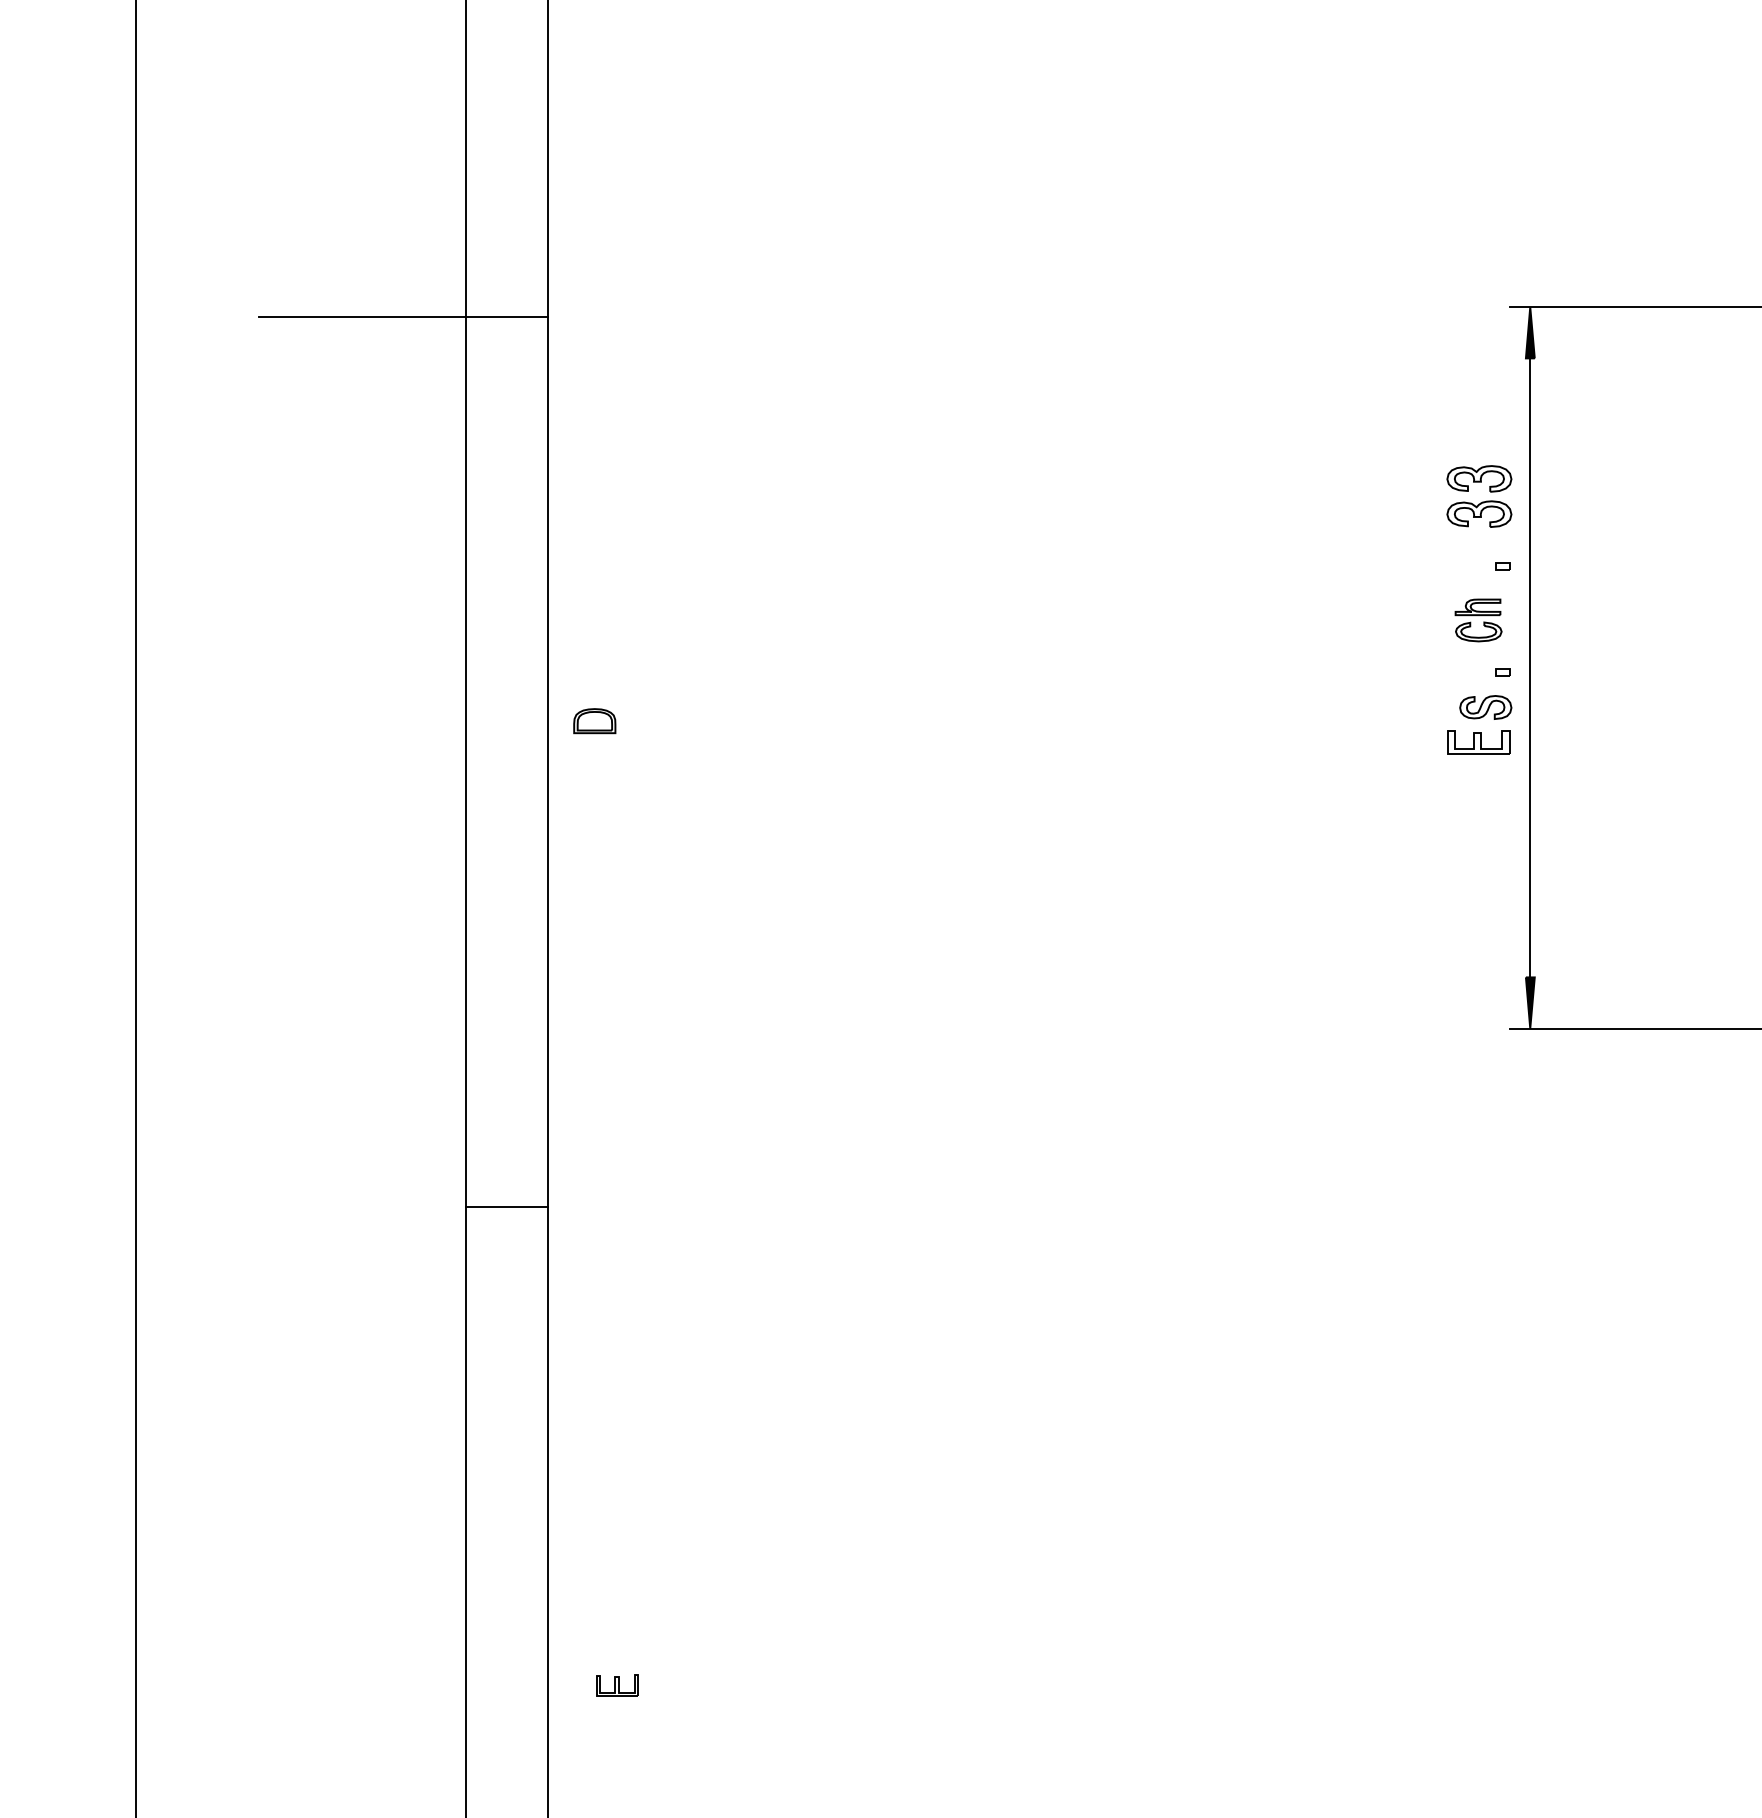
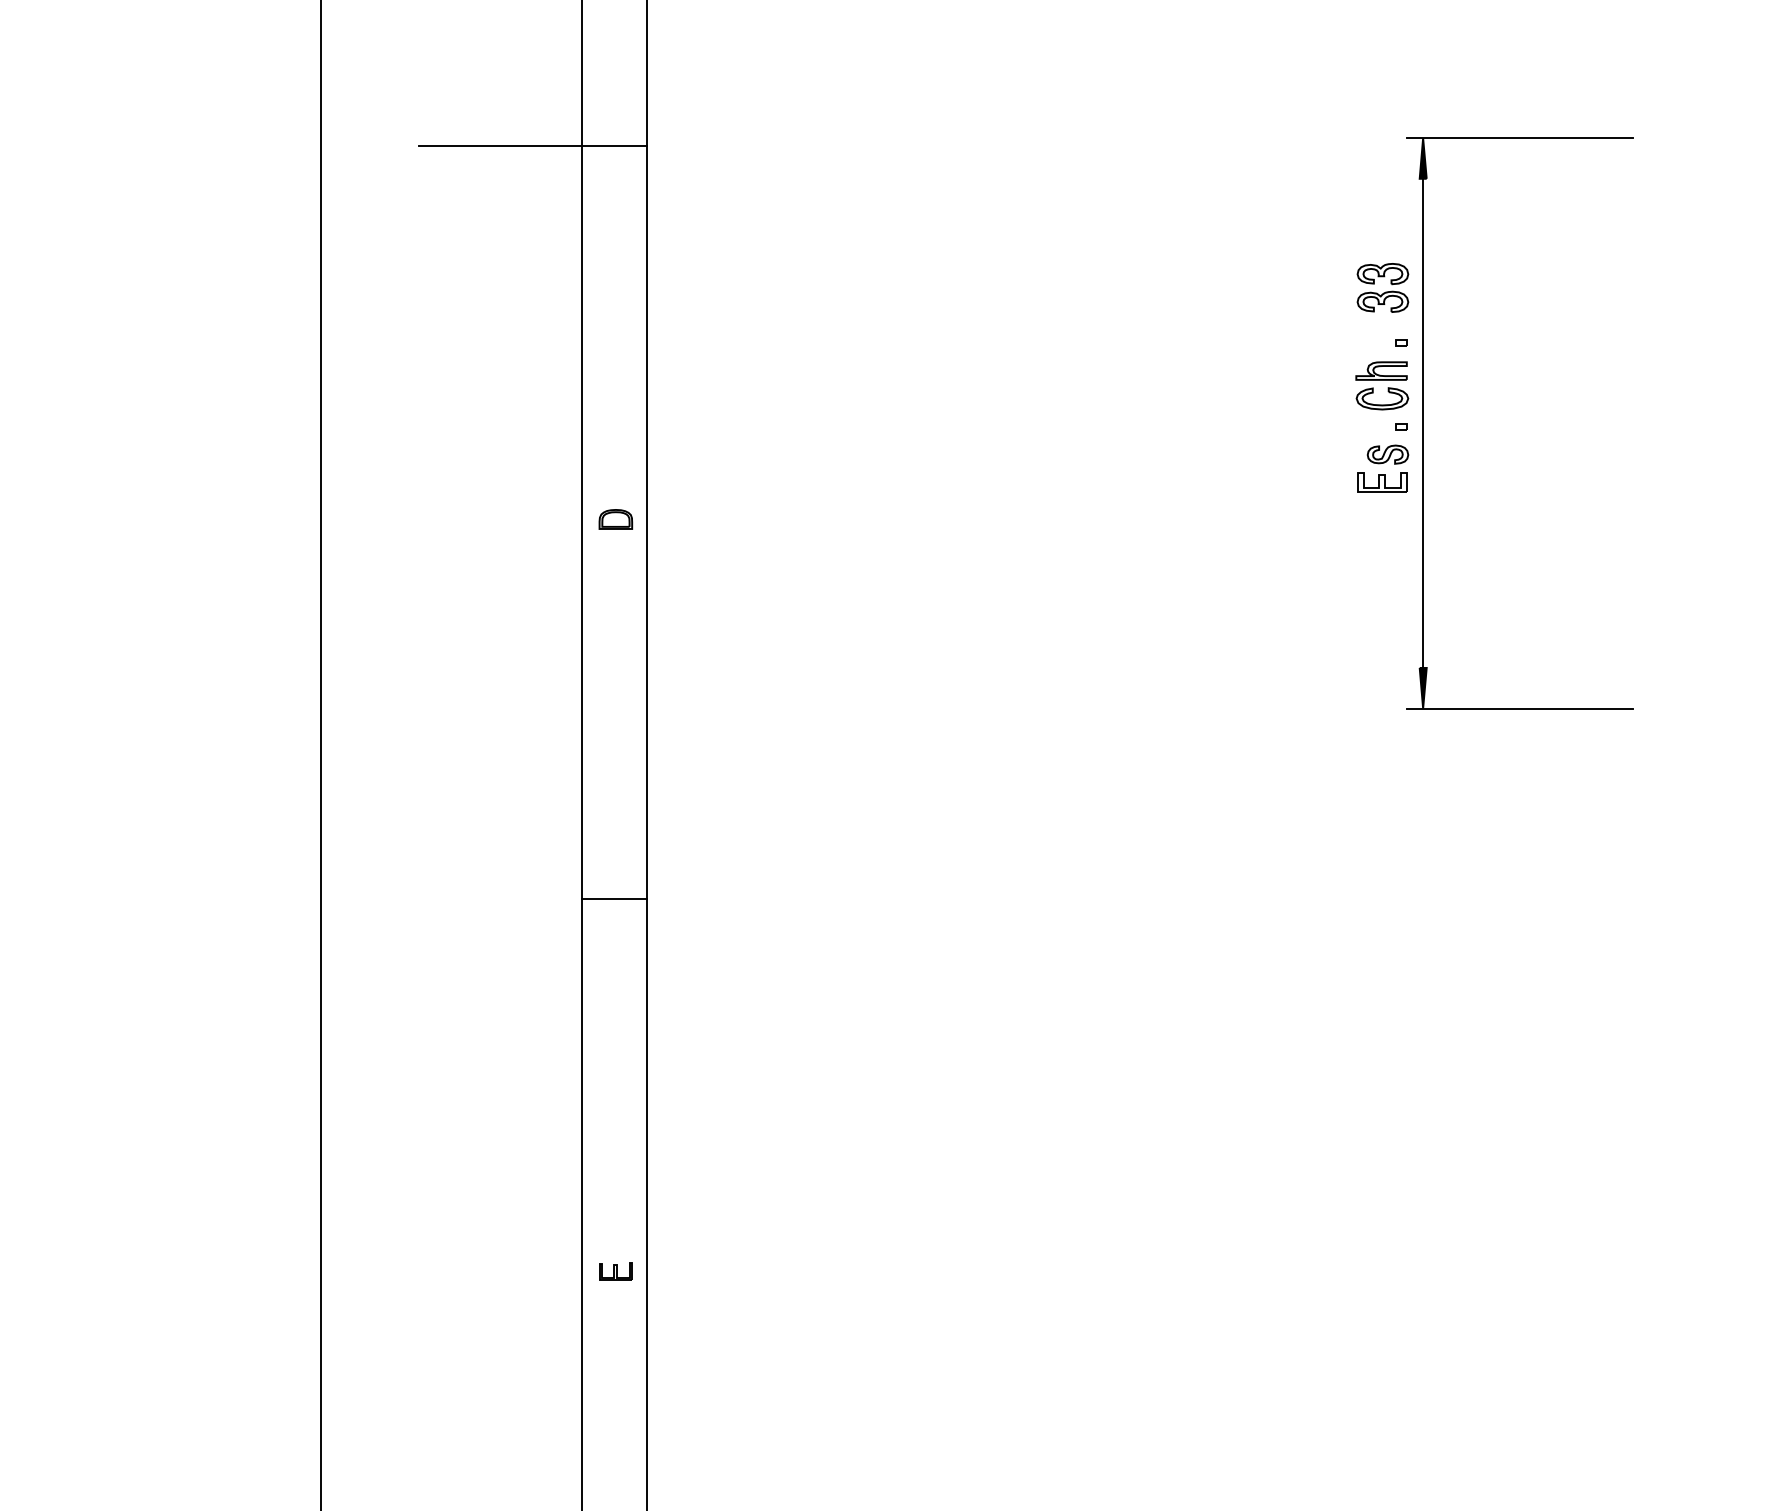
part: (1478, 619) -> (1382, 385), size x1.43
part: (594, 721) -> (615, 519), moved
line: (507, 1207) -> (614, 898), moved
part: (617, 1685) -> (615, 1271), moved

